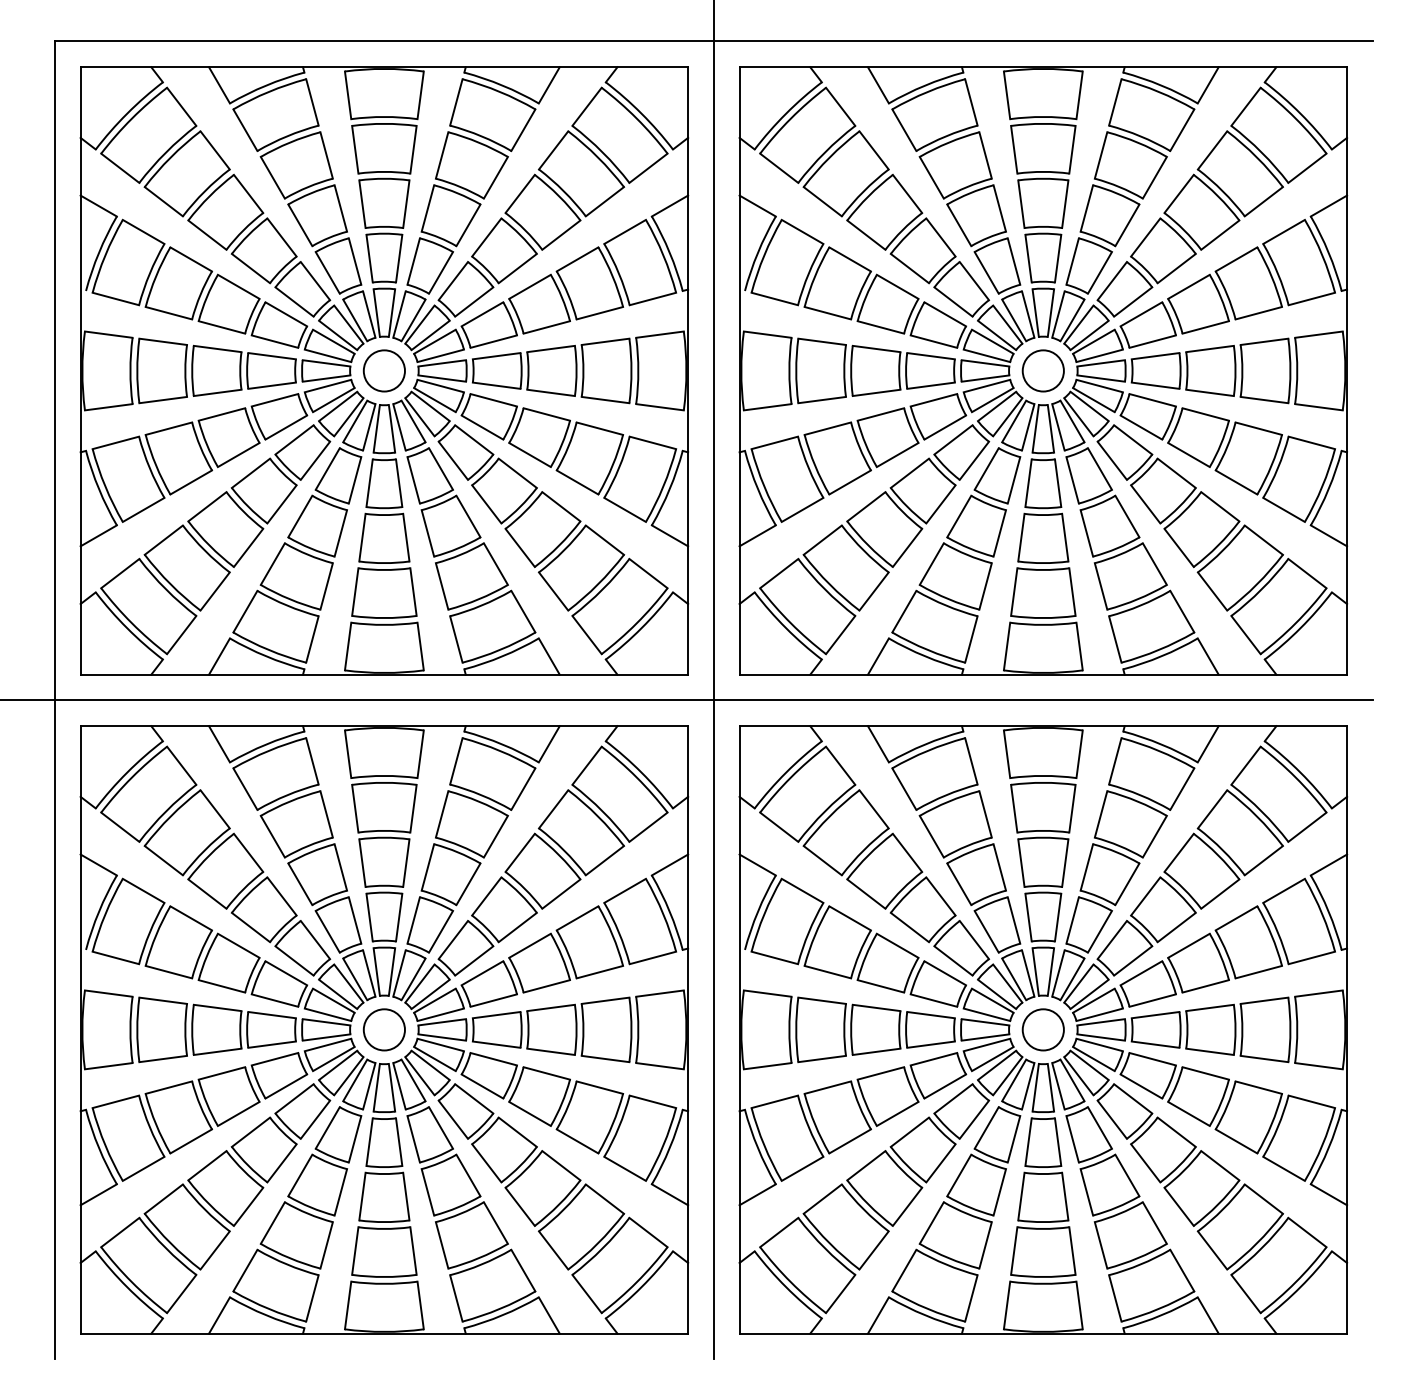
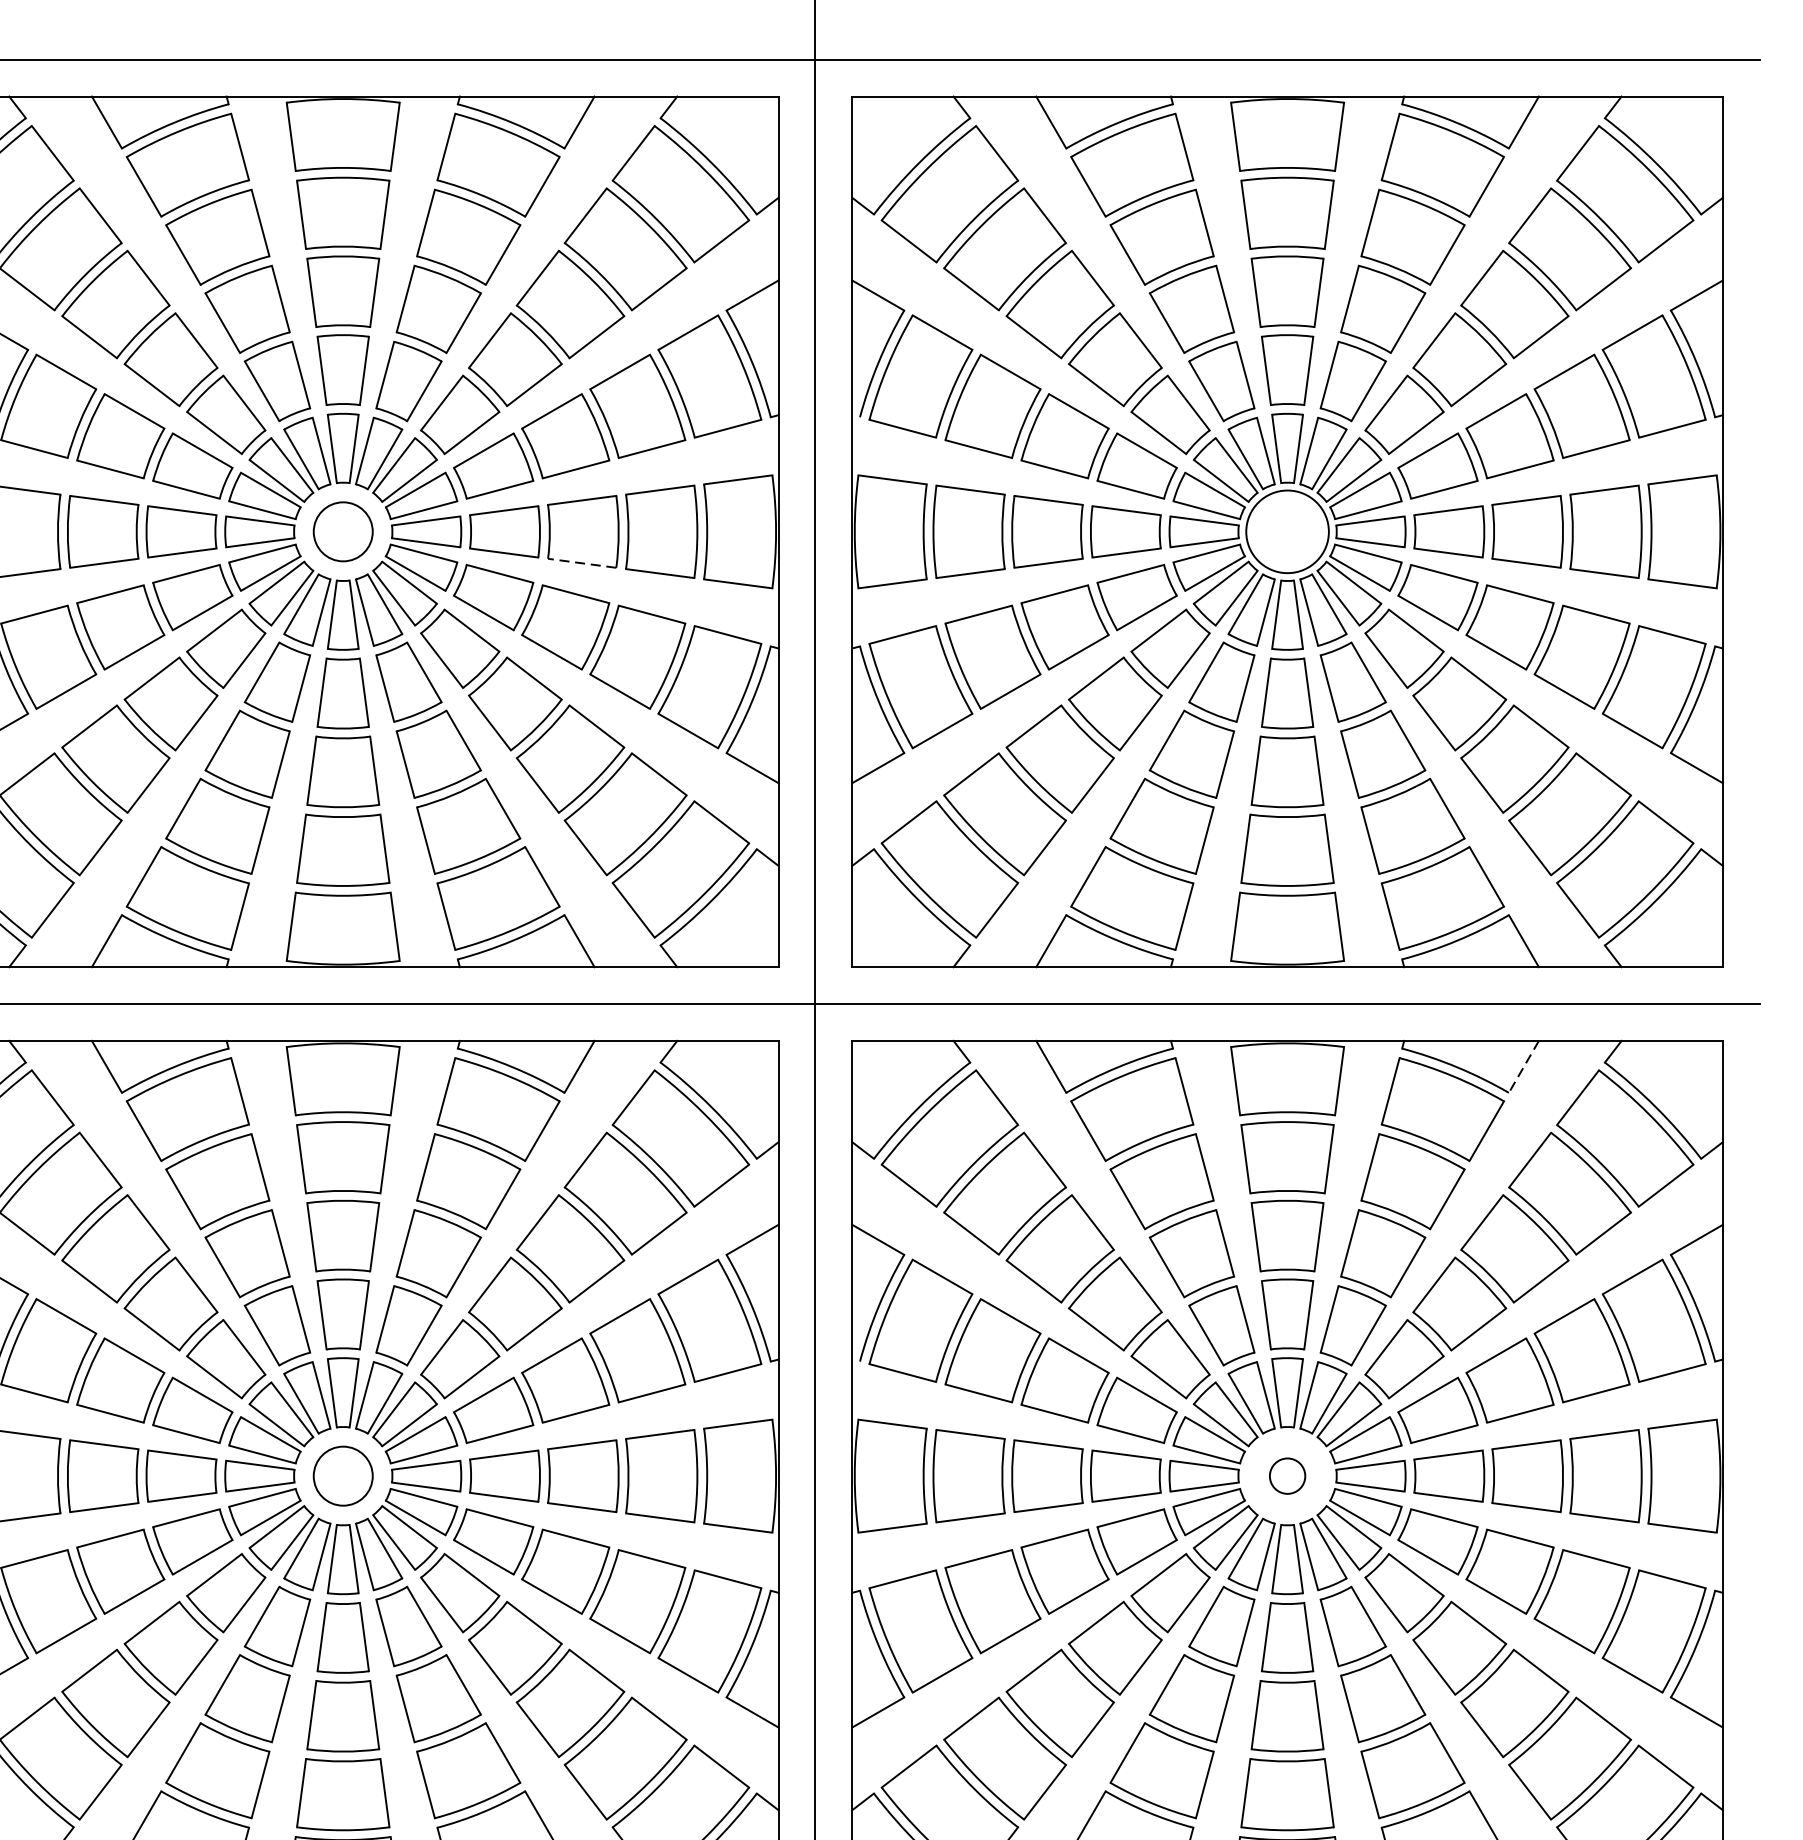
circle: (1042, 370) -> (1286, 531), size x1.4
line: (550, 392) -> (581, 562), solid -> dashed
line: (1208, 744) -> (1524, 1067), solid -> dashed
circle: (1042, 1029) -> (1286, 1475), size x0.6

